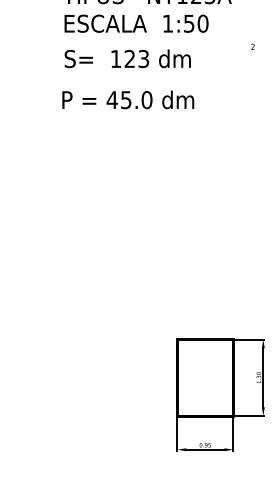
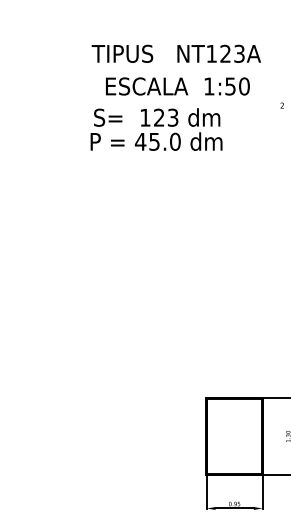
text: (136, 23) -> (177, 86), moved
text: (128, 99) -> (156, 141), moved

